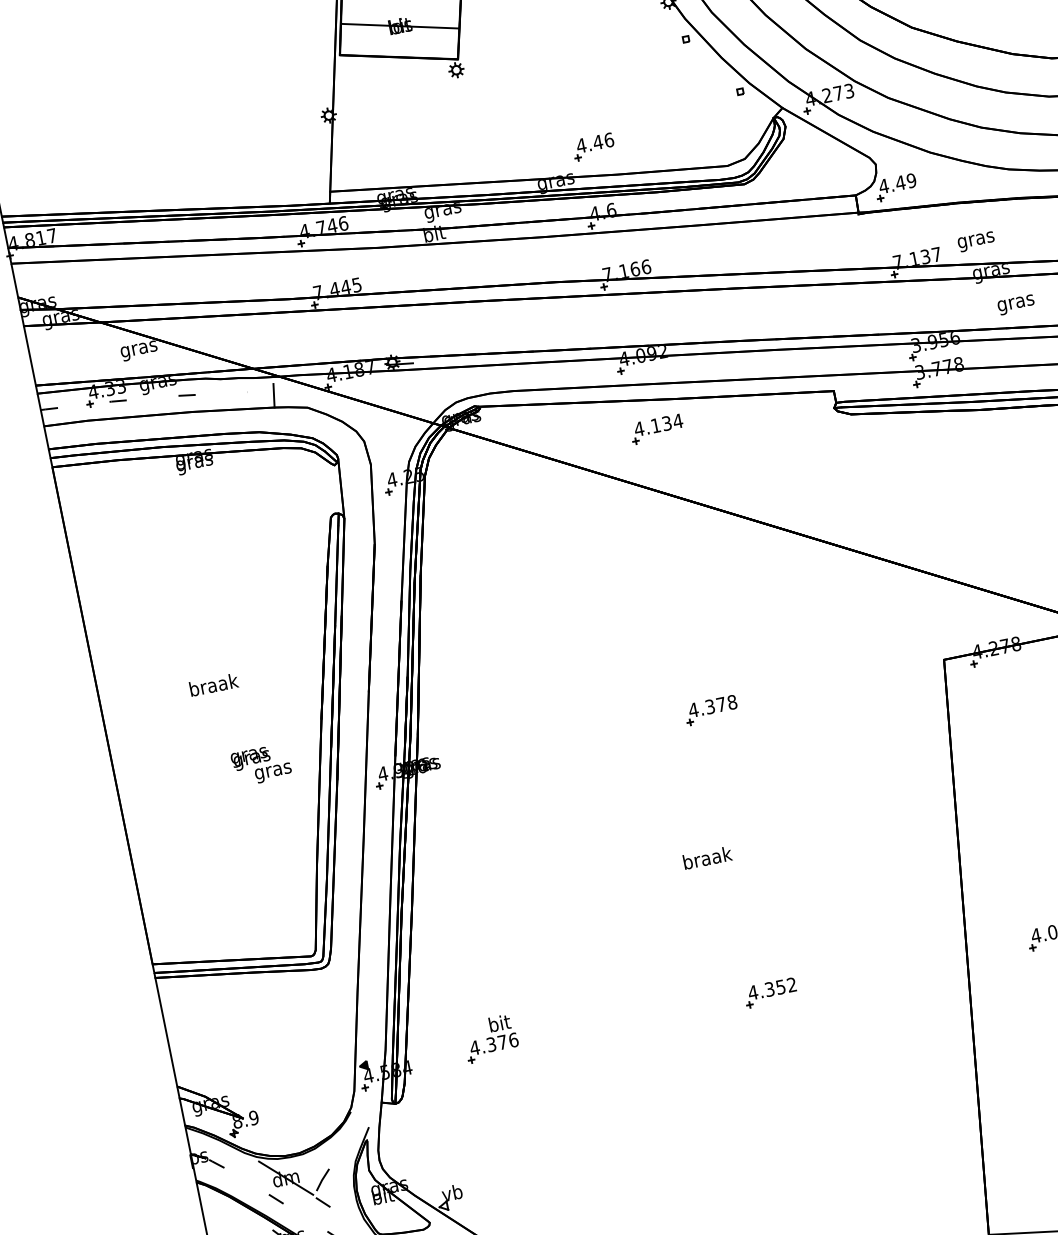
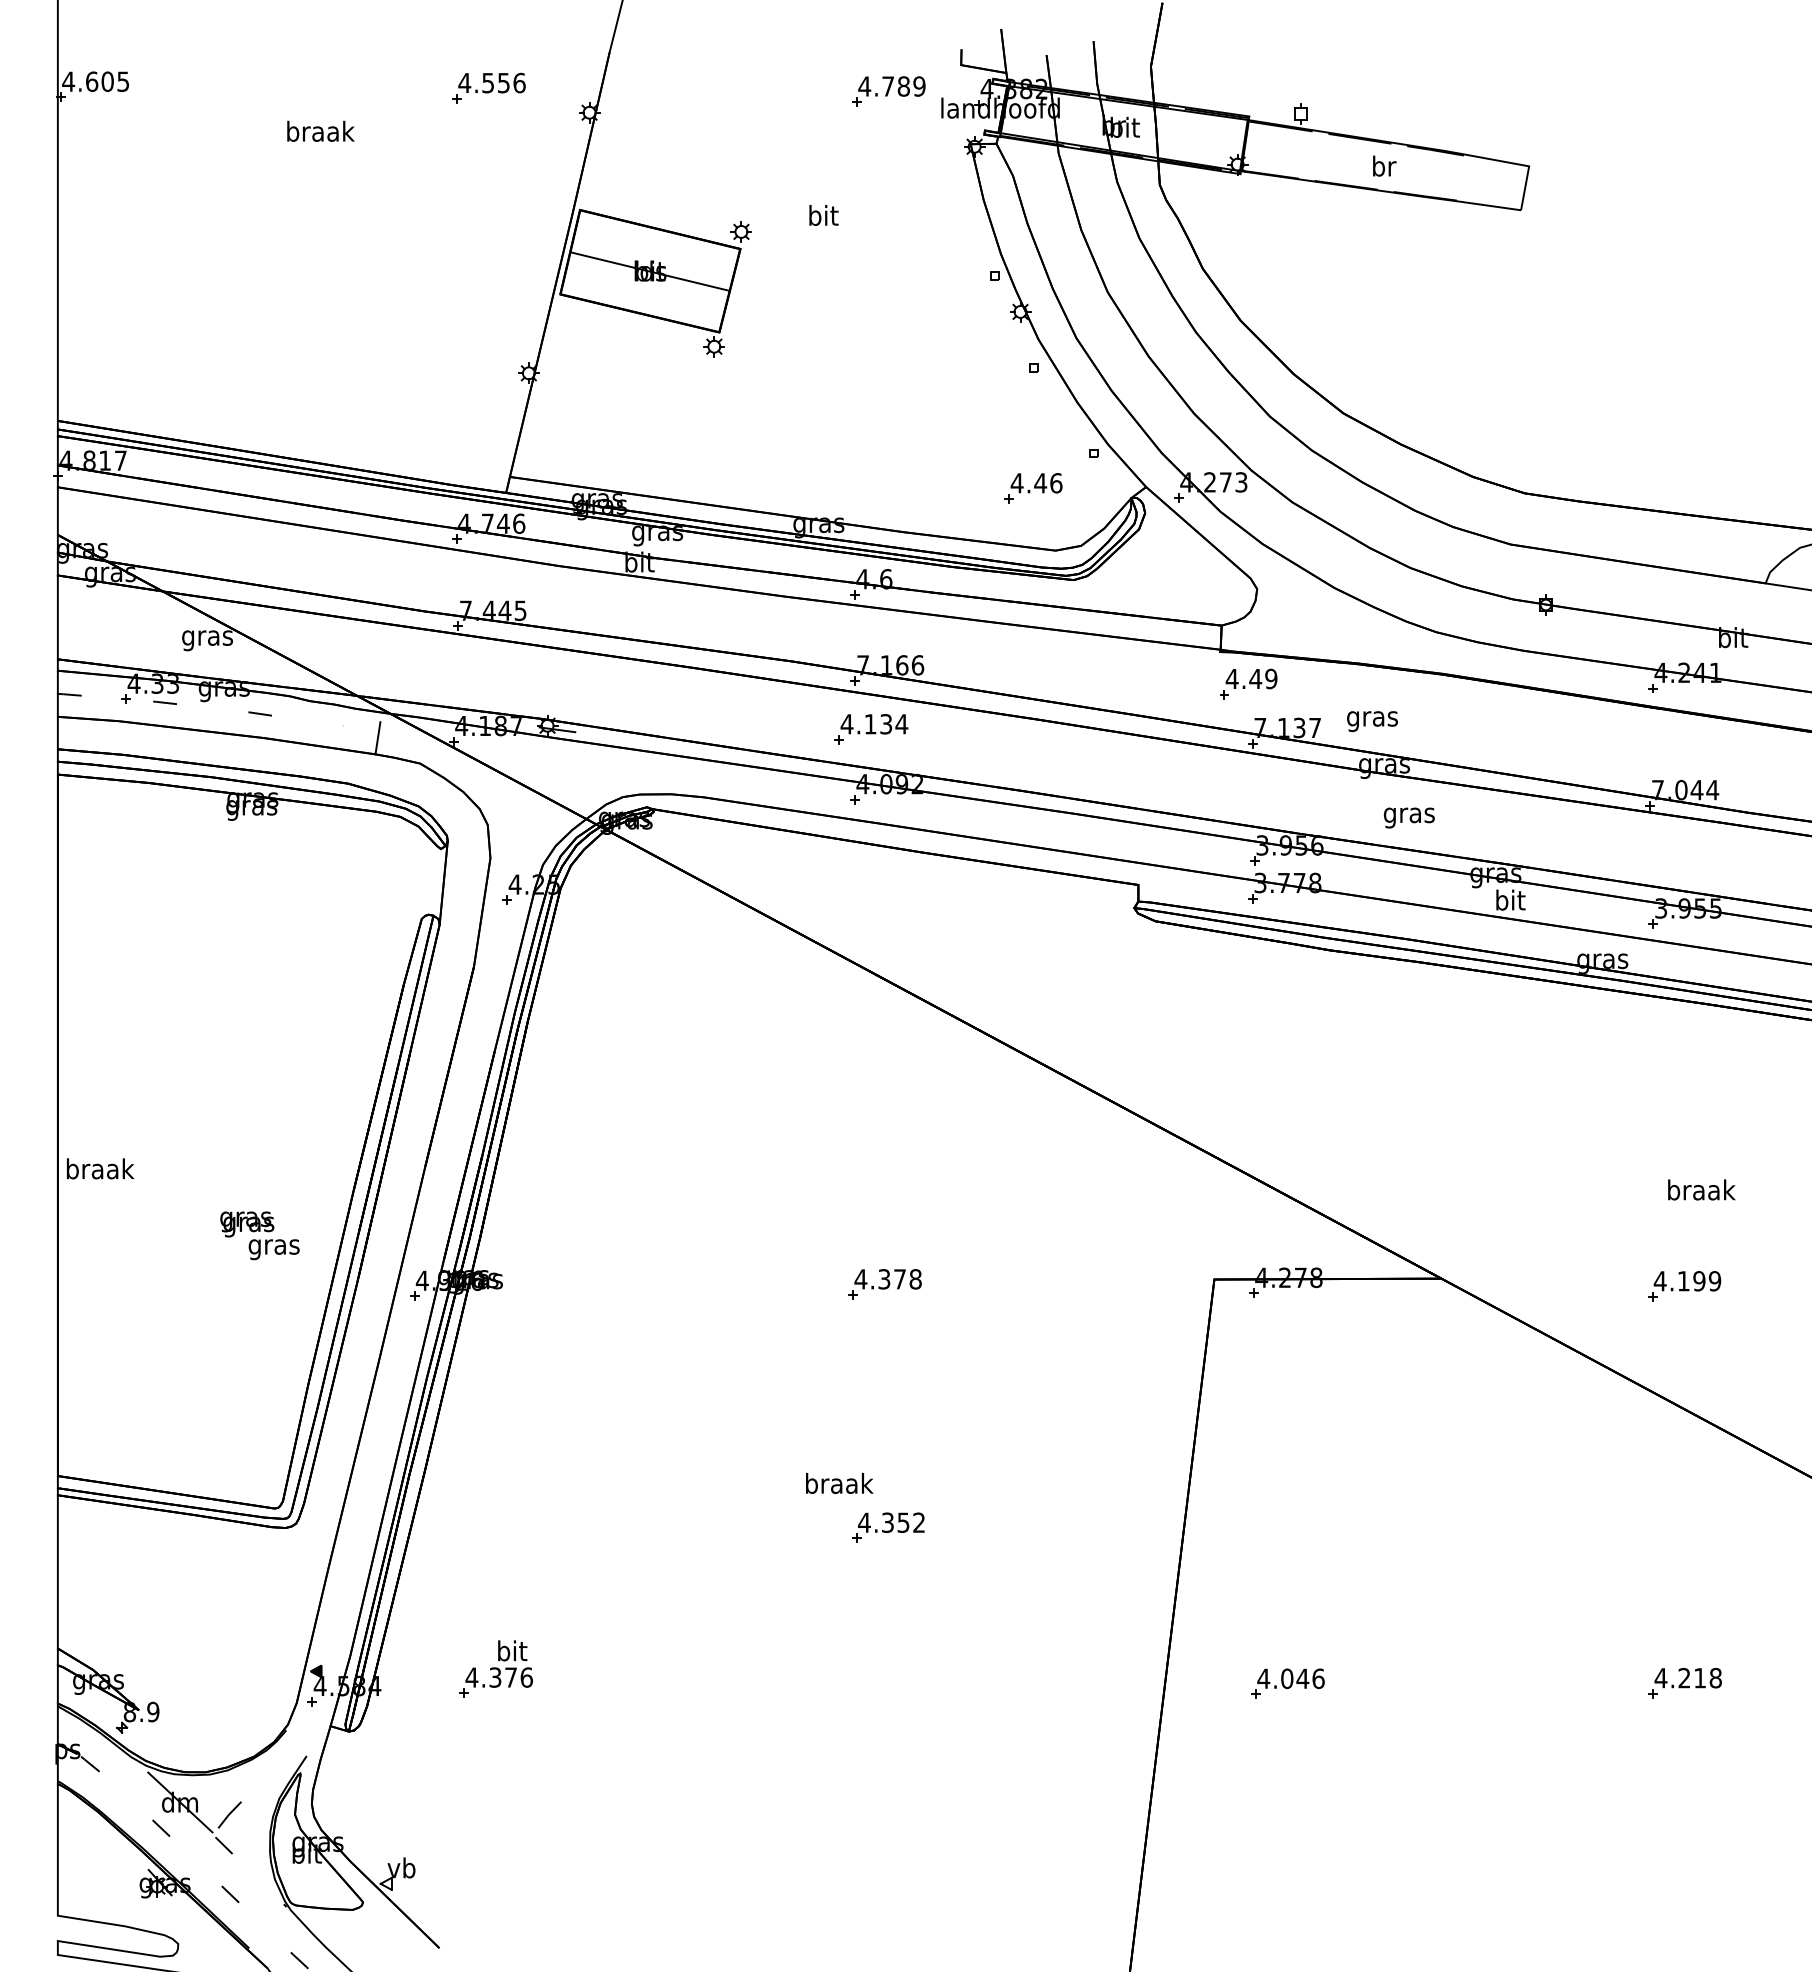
part: (593, 147) -> (1033, 488), moved
part: (896, 187) -> (1248, 683), moved
part: (657, 429) -> (871, 729), moved
text: (213, 684) -> (100, 1168), moved
part: (770, 992) -> (888, 1527), moved

